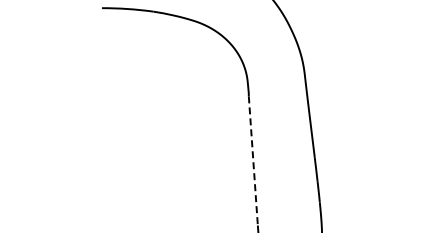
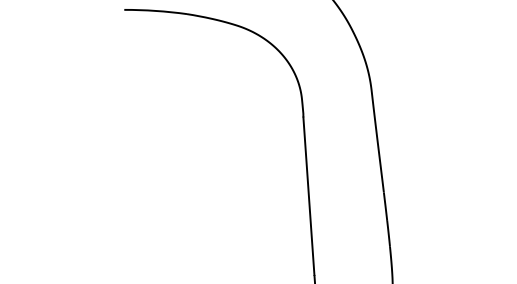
line: (253, 160) -> (309, 195), dashed -> solid

